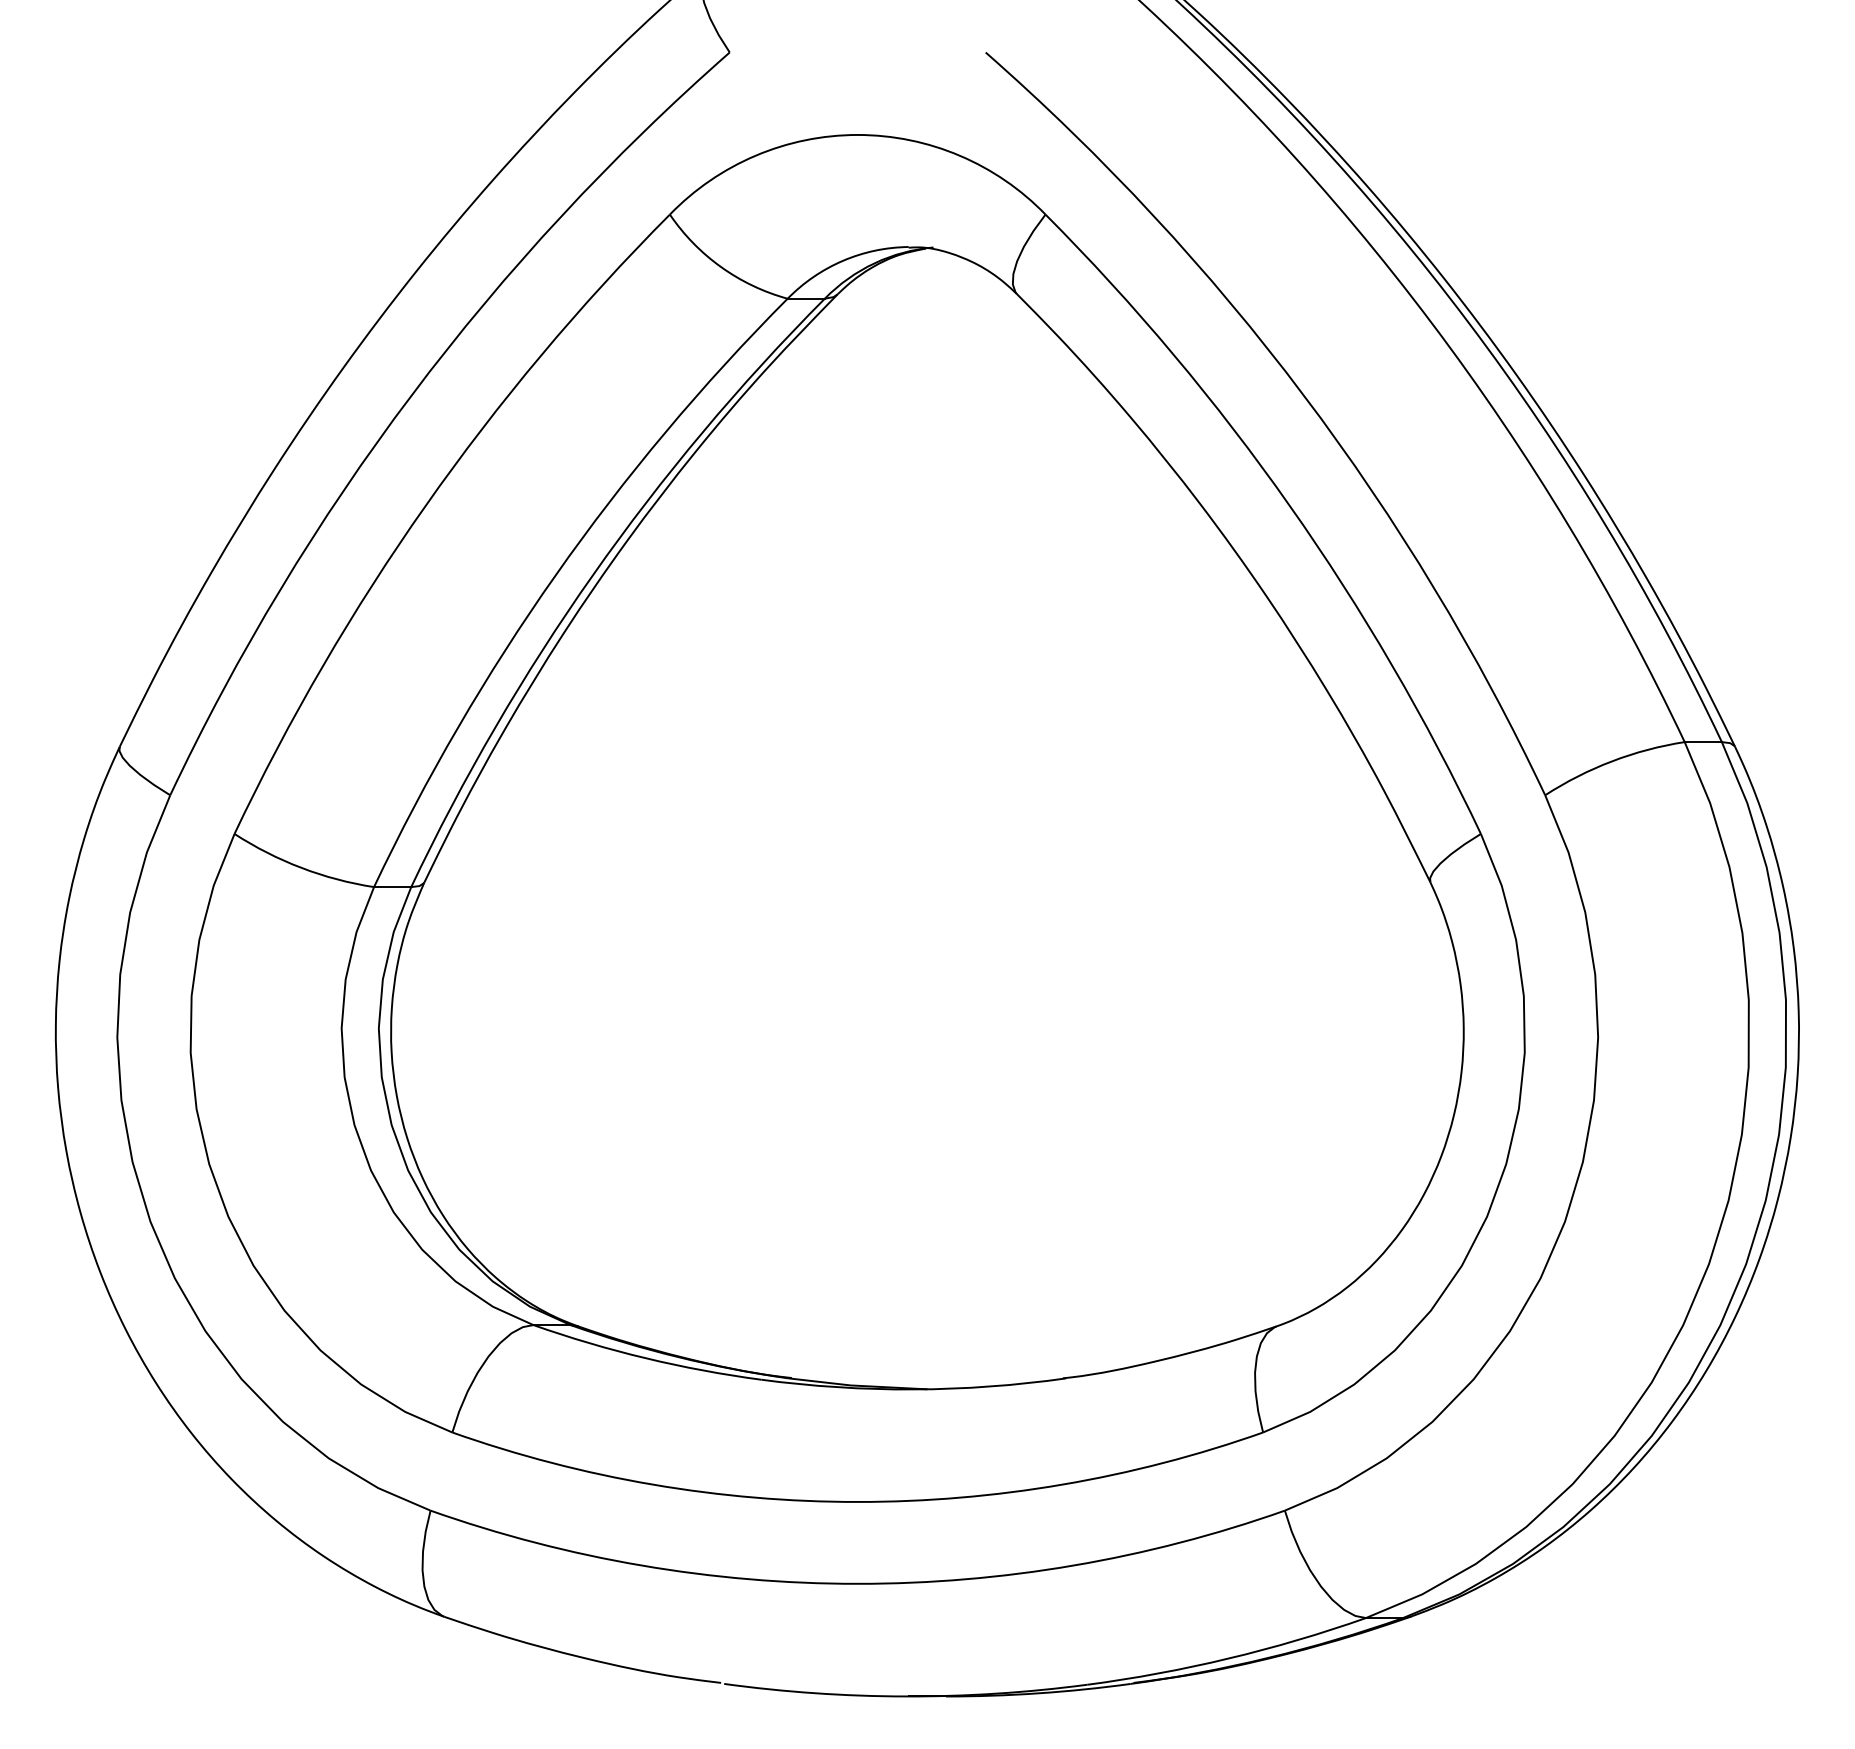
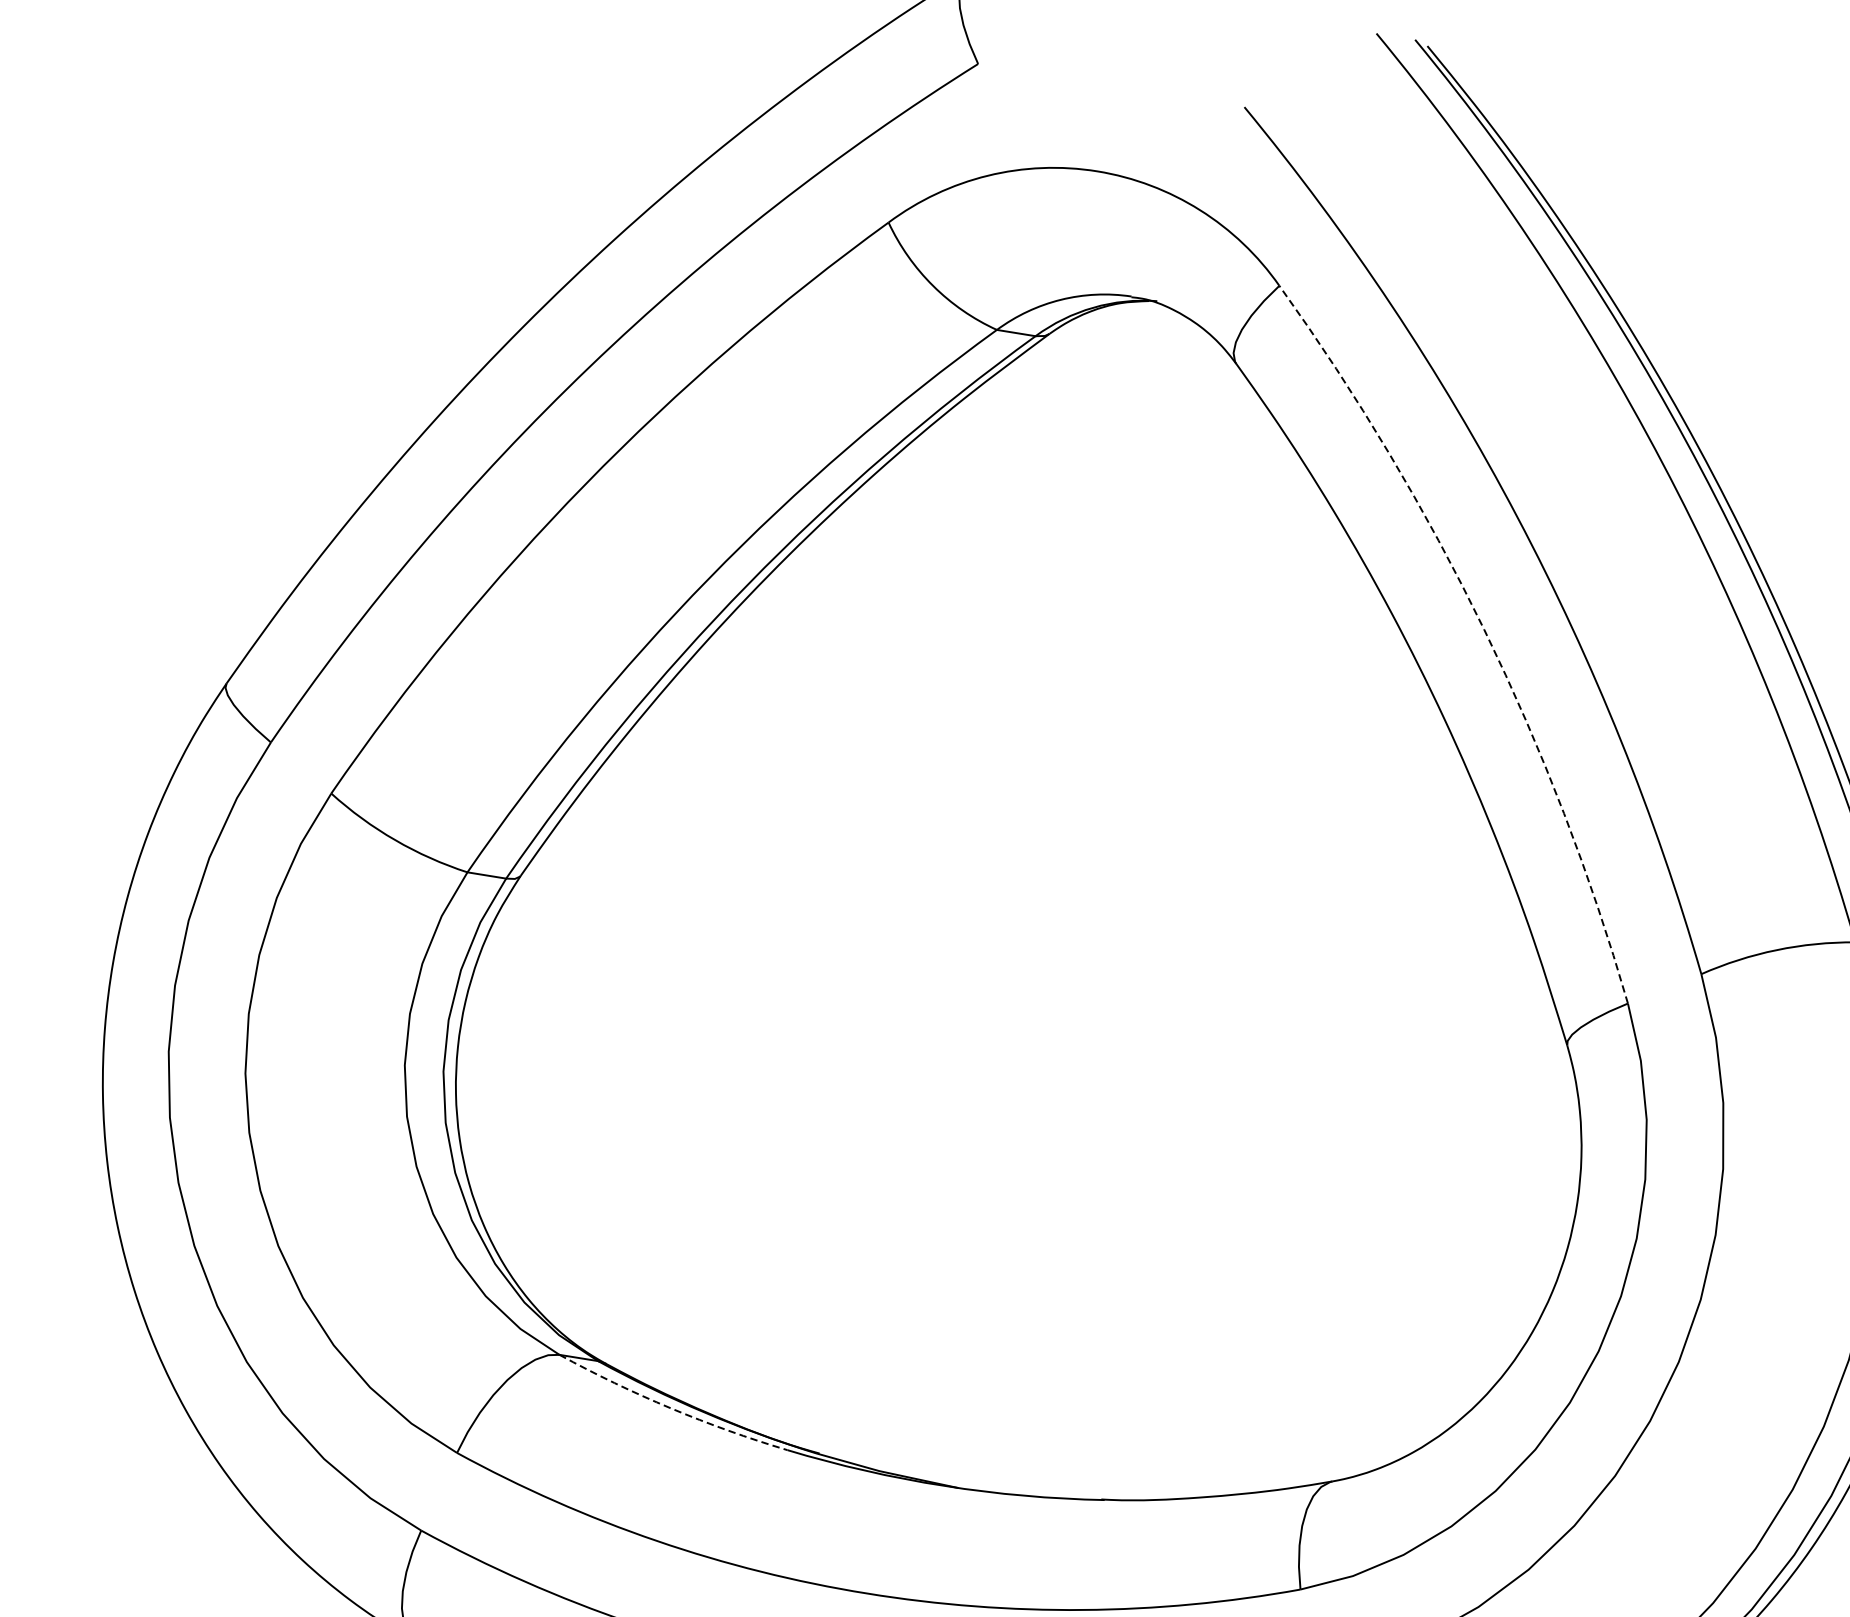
arc: (1289, 505) -> (1484, 629), solid -> dashed
arc: (645, 1358) -> (670, 1408), solid -> dashed

